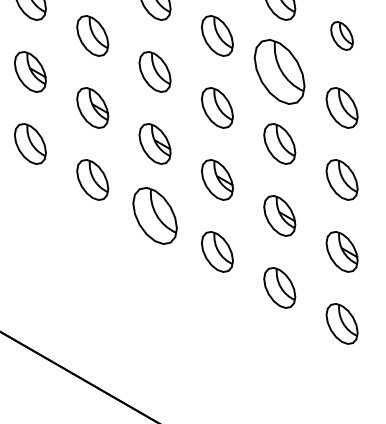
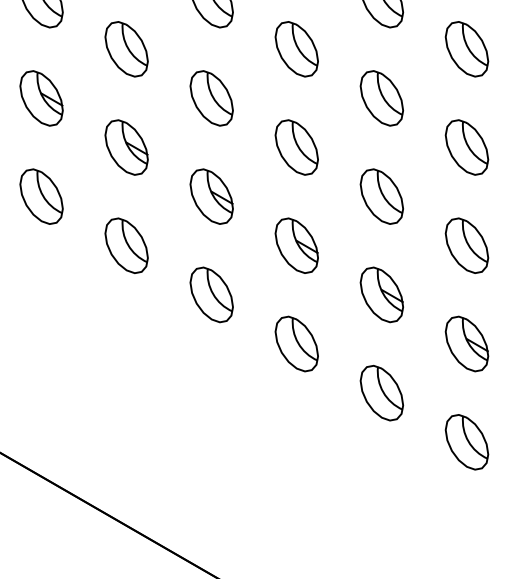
part: (341, 35) -> (466, 48), size x1.43
part: (279, 71) -> (381, 97), size x0.62
part: (154, 215) -> (210, 294), size x0.71

